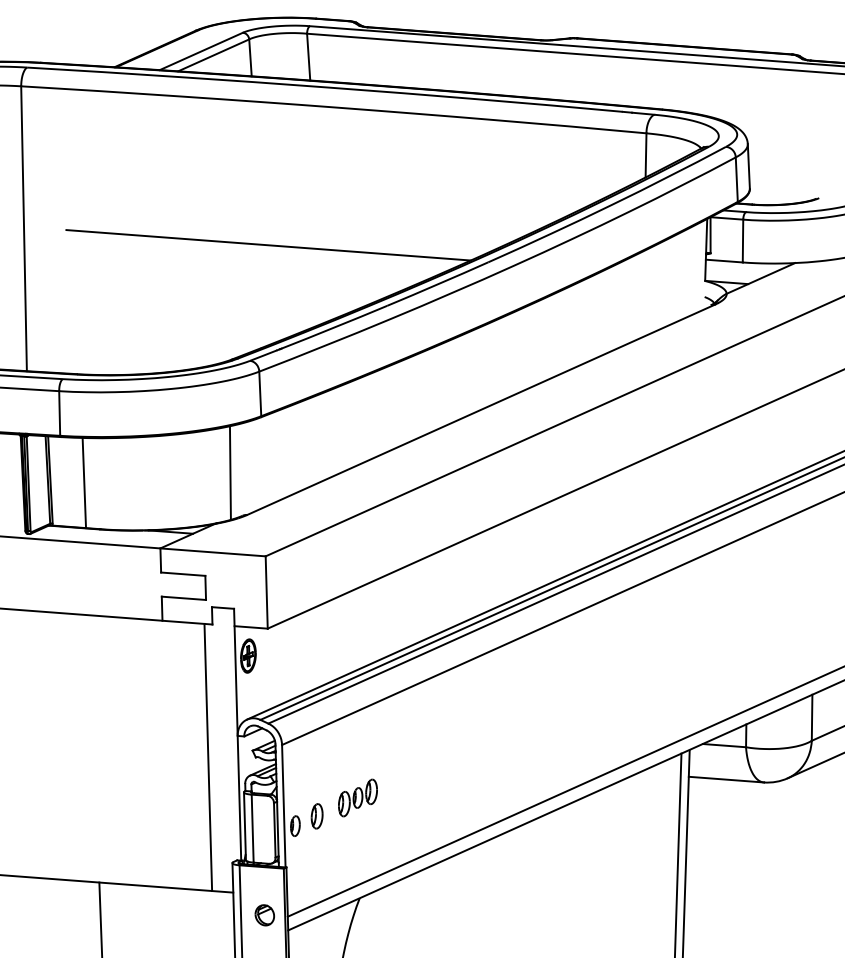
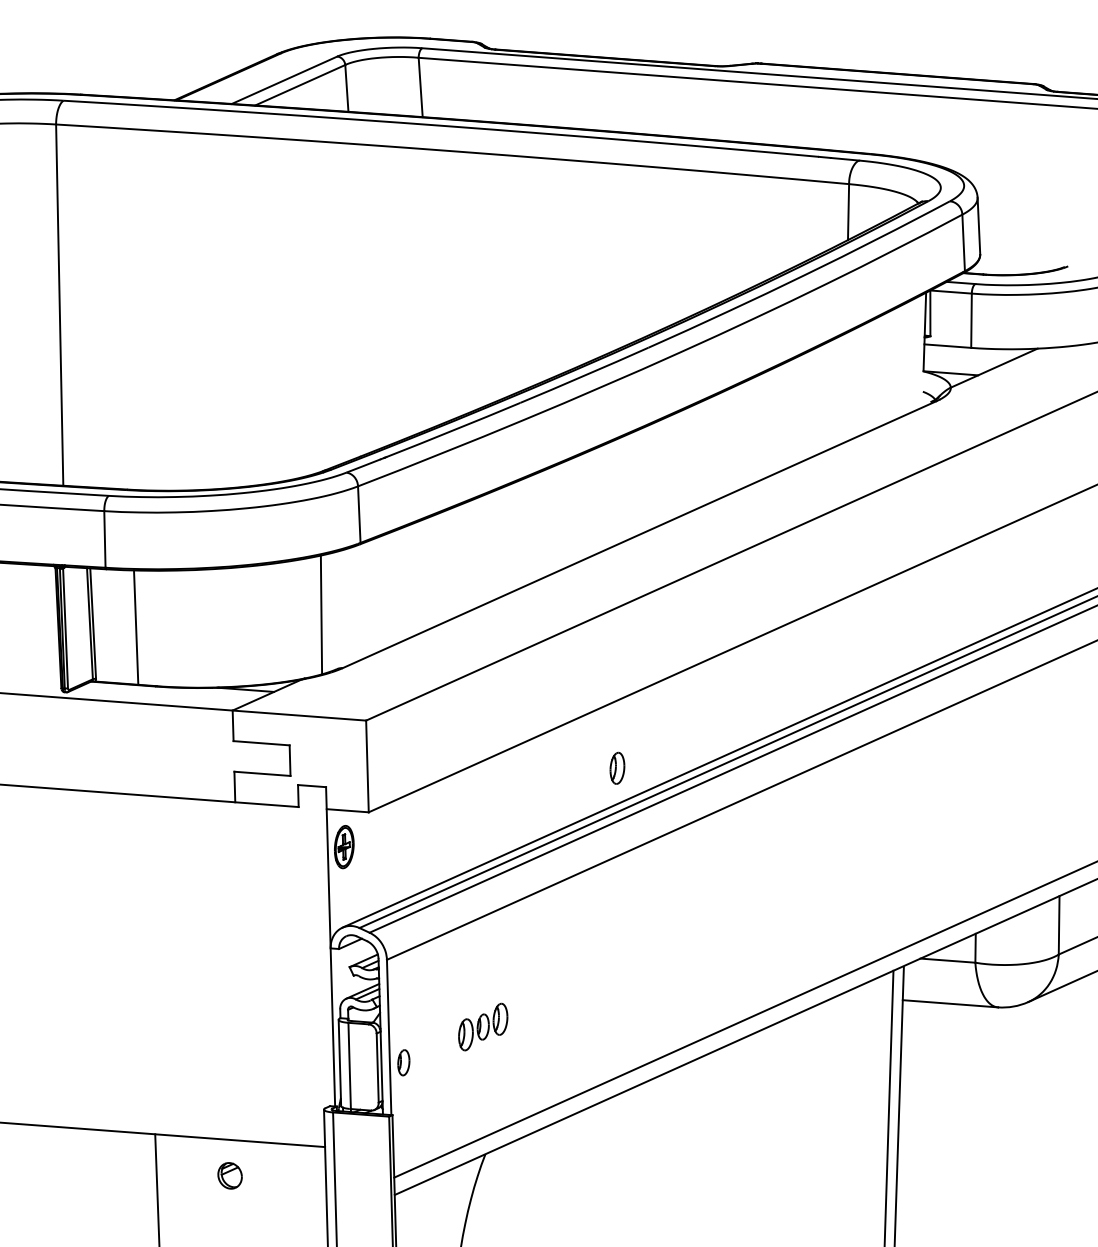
line: (268, 244) -> (369, 325), removed
line: (208, 757) -> (293, 975), removed
part: (317, 815) -> (617, 767), moved
part: (264, 915) -> (229, 1175), moved

